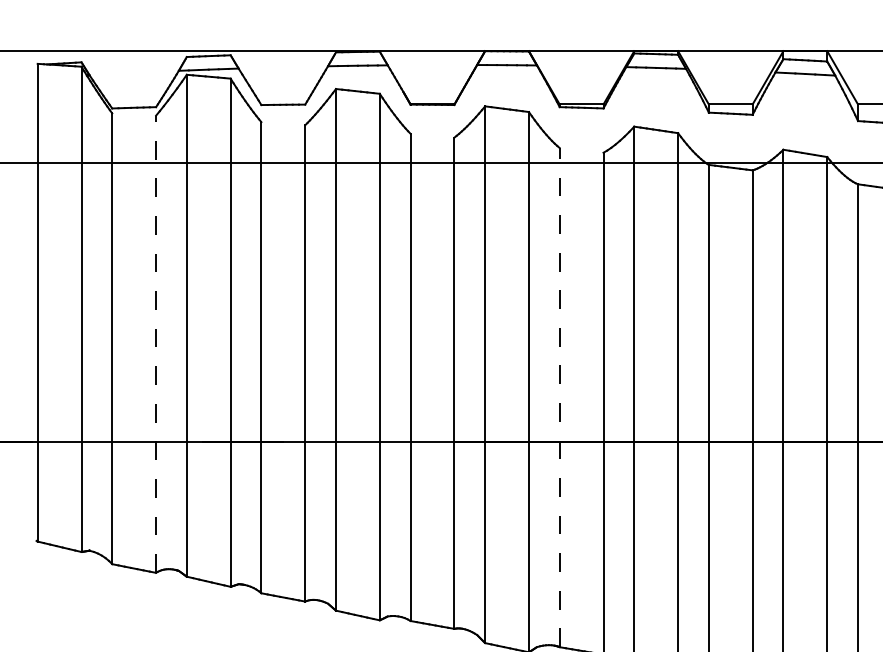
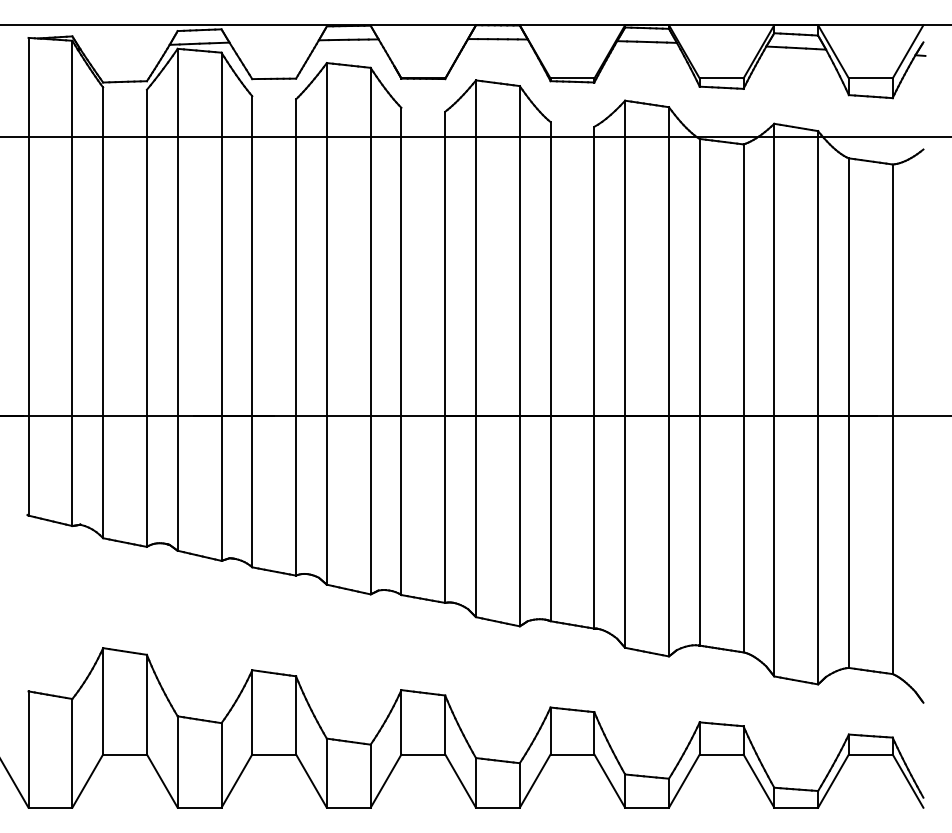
line: (155, 344) -> (146, 318), dashed -> solid
line: (559, 397) -> (550, 371), dashed -> solid

